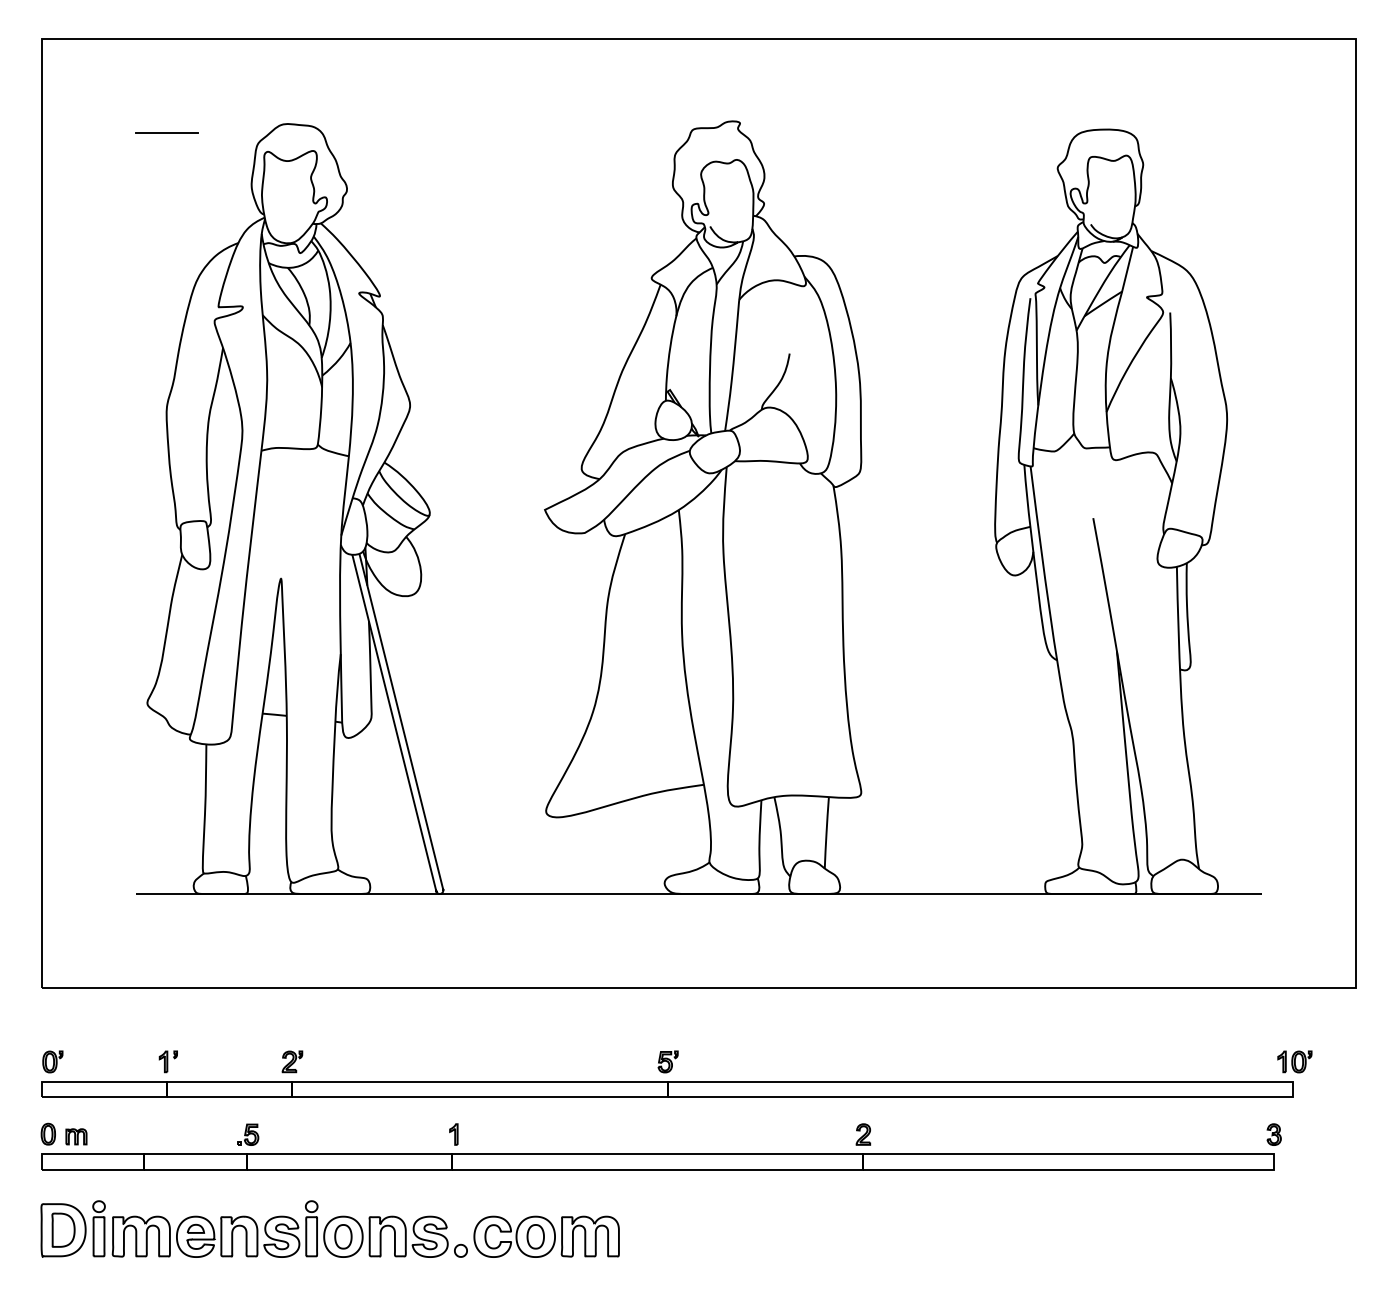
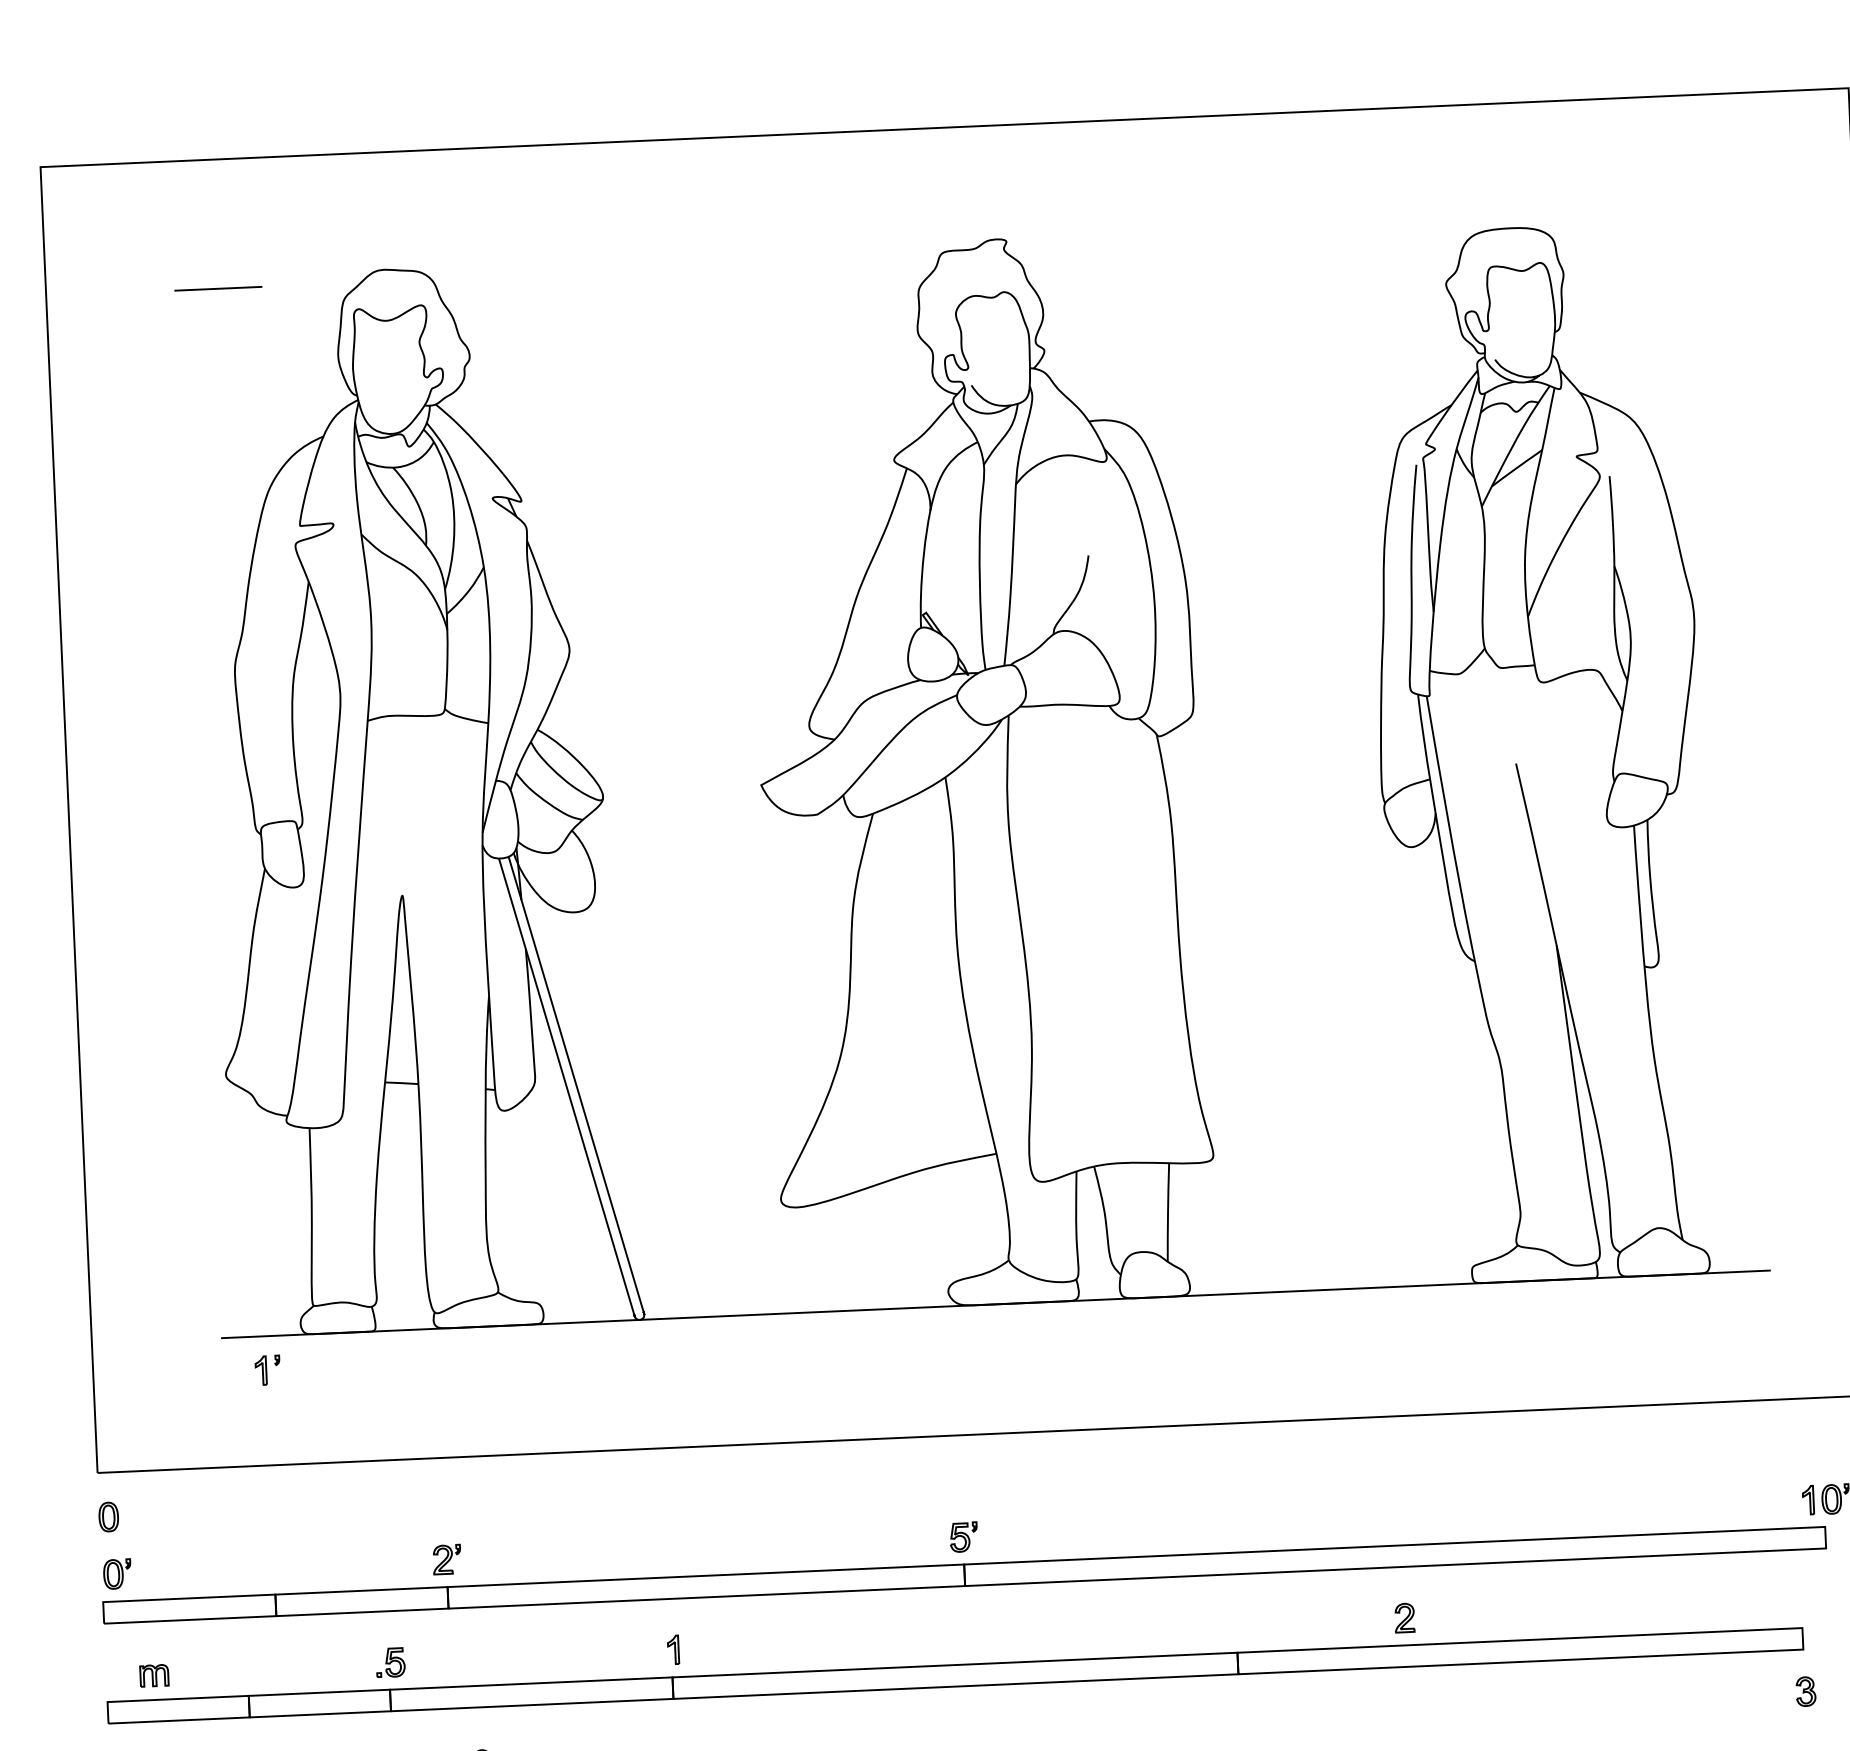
part: (167, 1061) -> (266, 1369), moved
part: (47, 1133) -> (107, 1516), moved
part: (863, 1134) -> (1404, 1617), moved
part: (1273, 1134) -> (1804, 1691), moved

